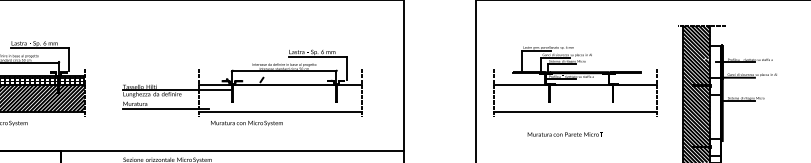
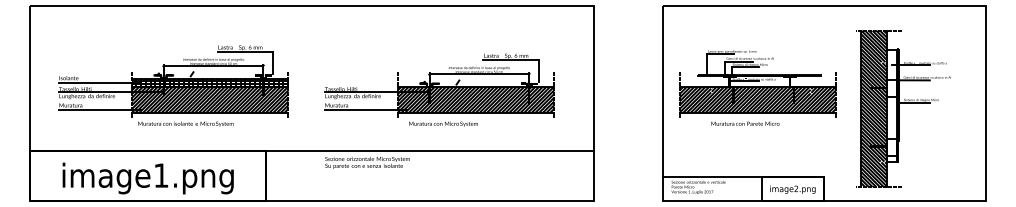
hatch: (280, 98) -> (475, 100), added
hatch: (574, 98) -> (757, 100), added
text: (563, 134) -> (745, 123), moved

